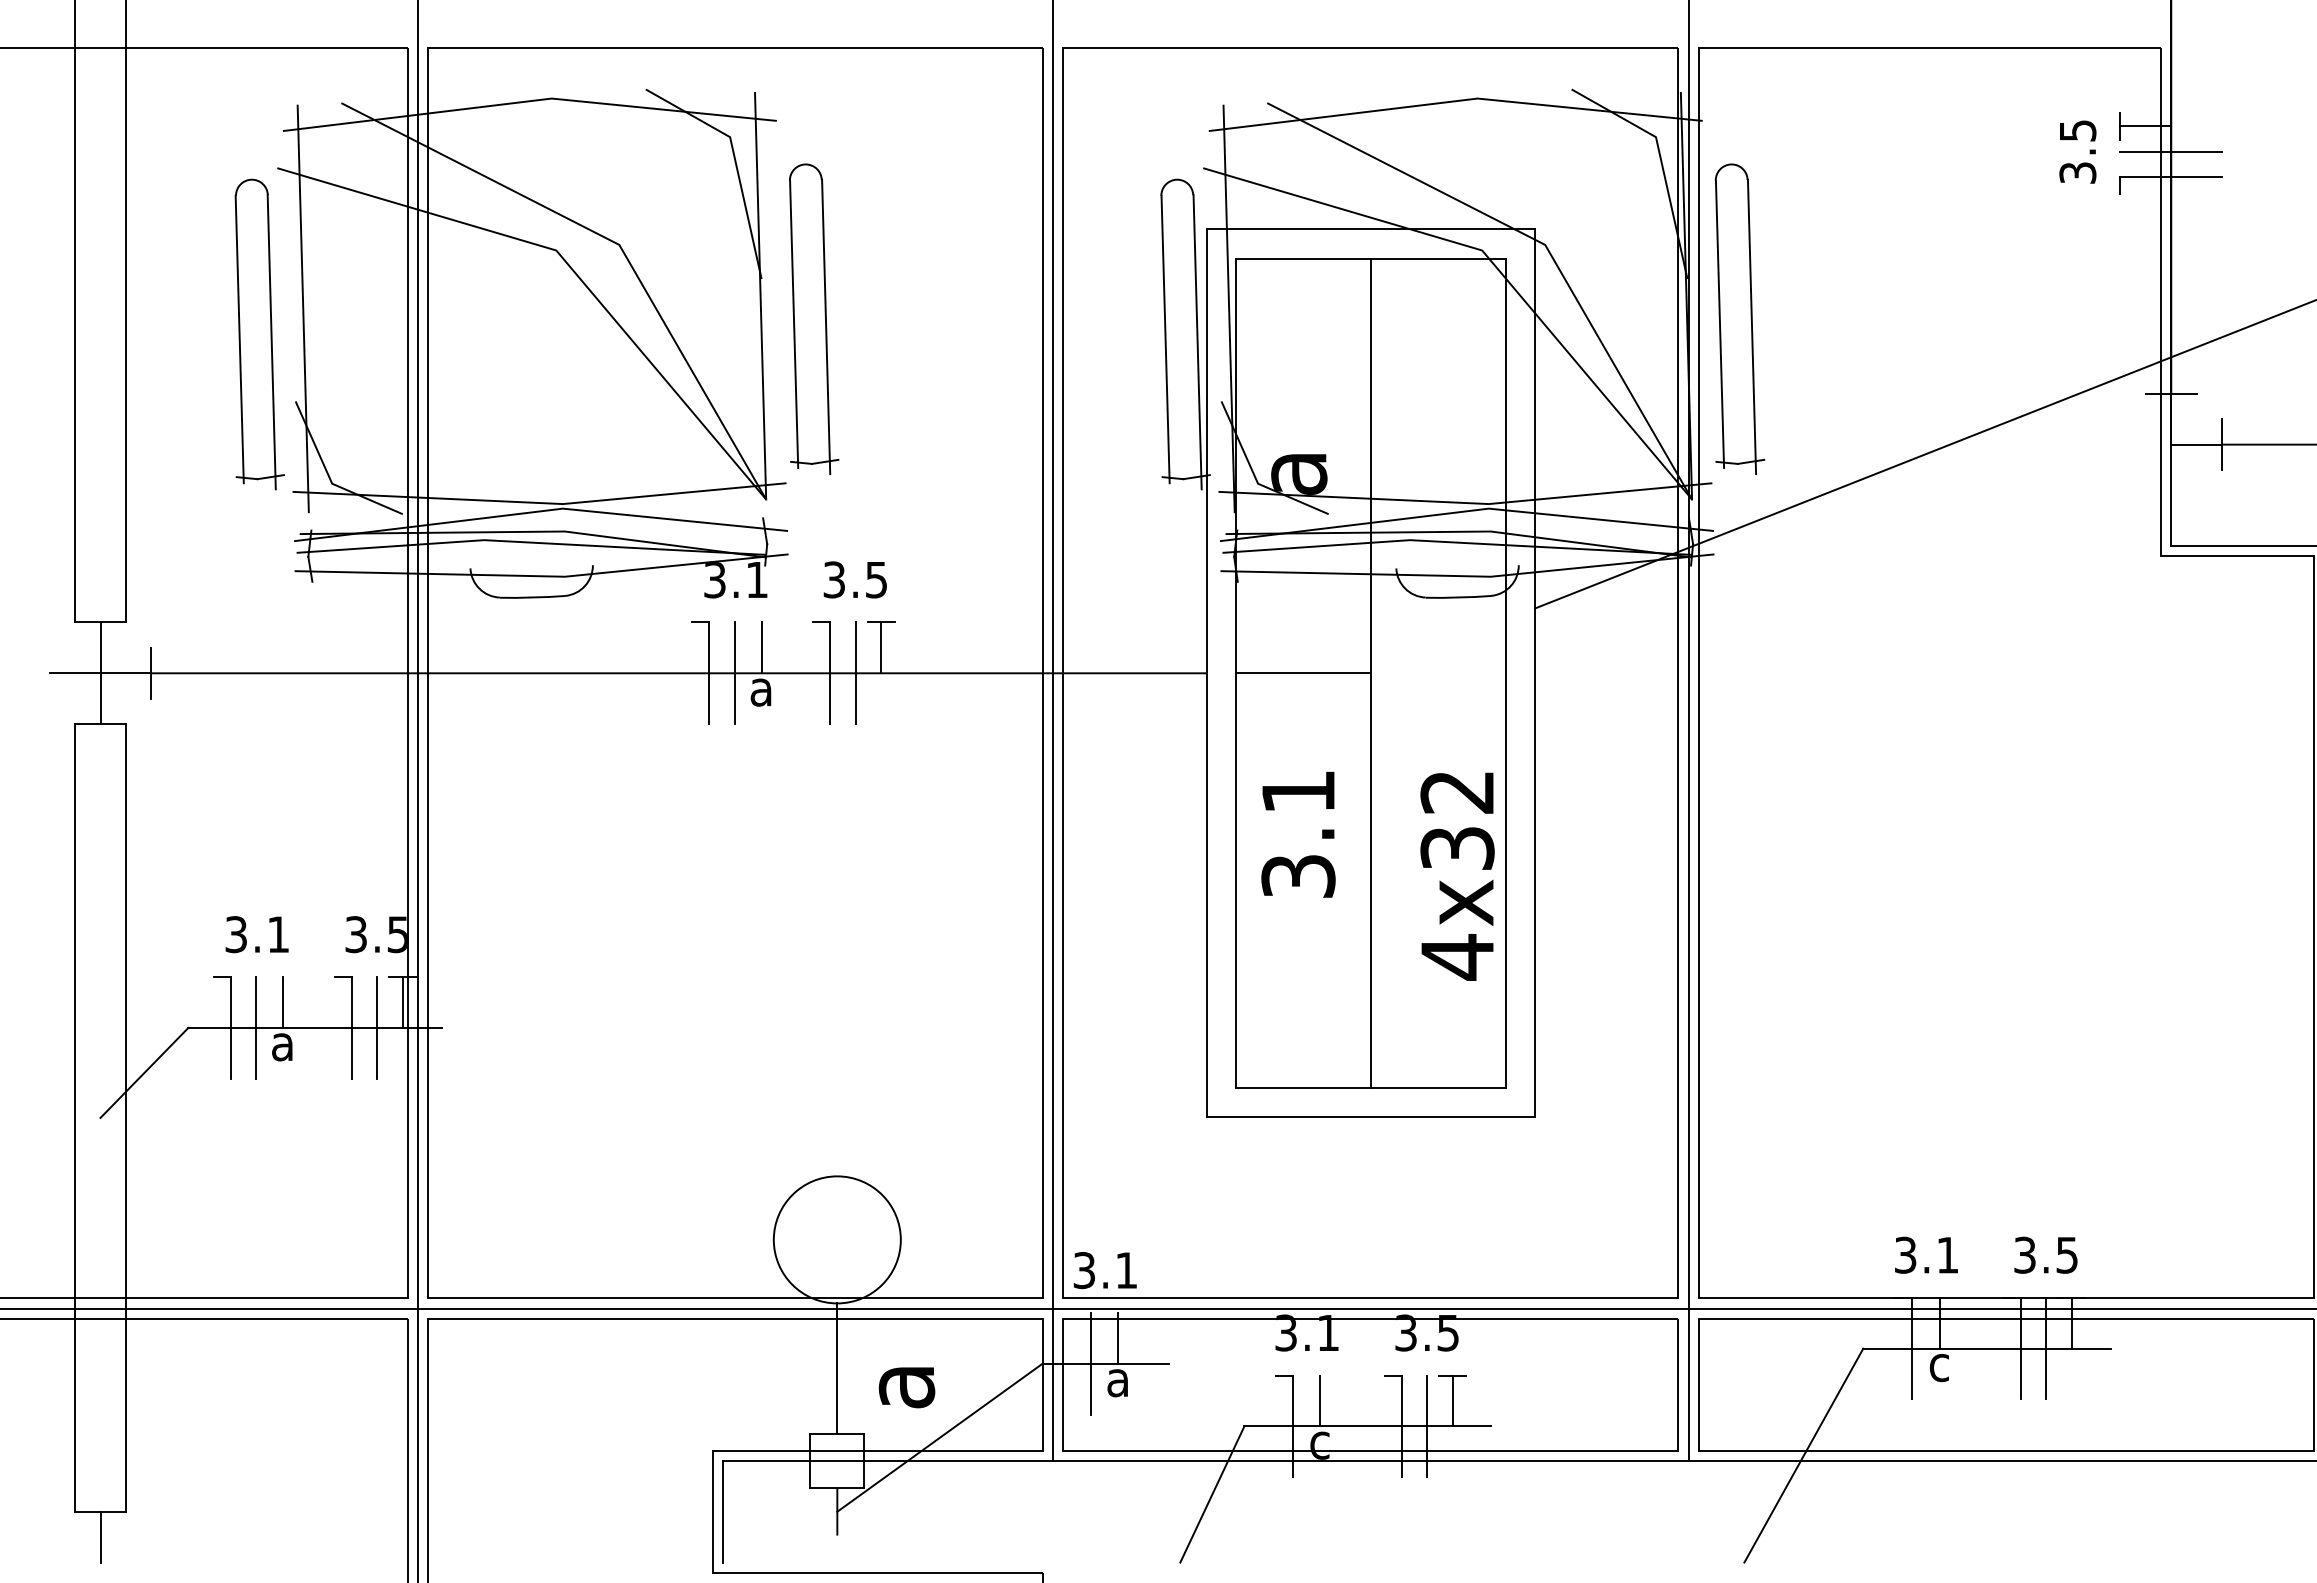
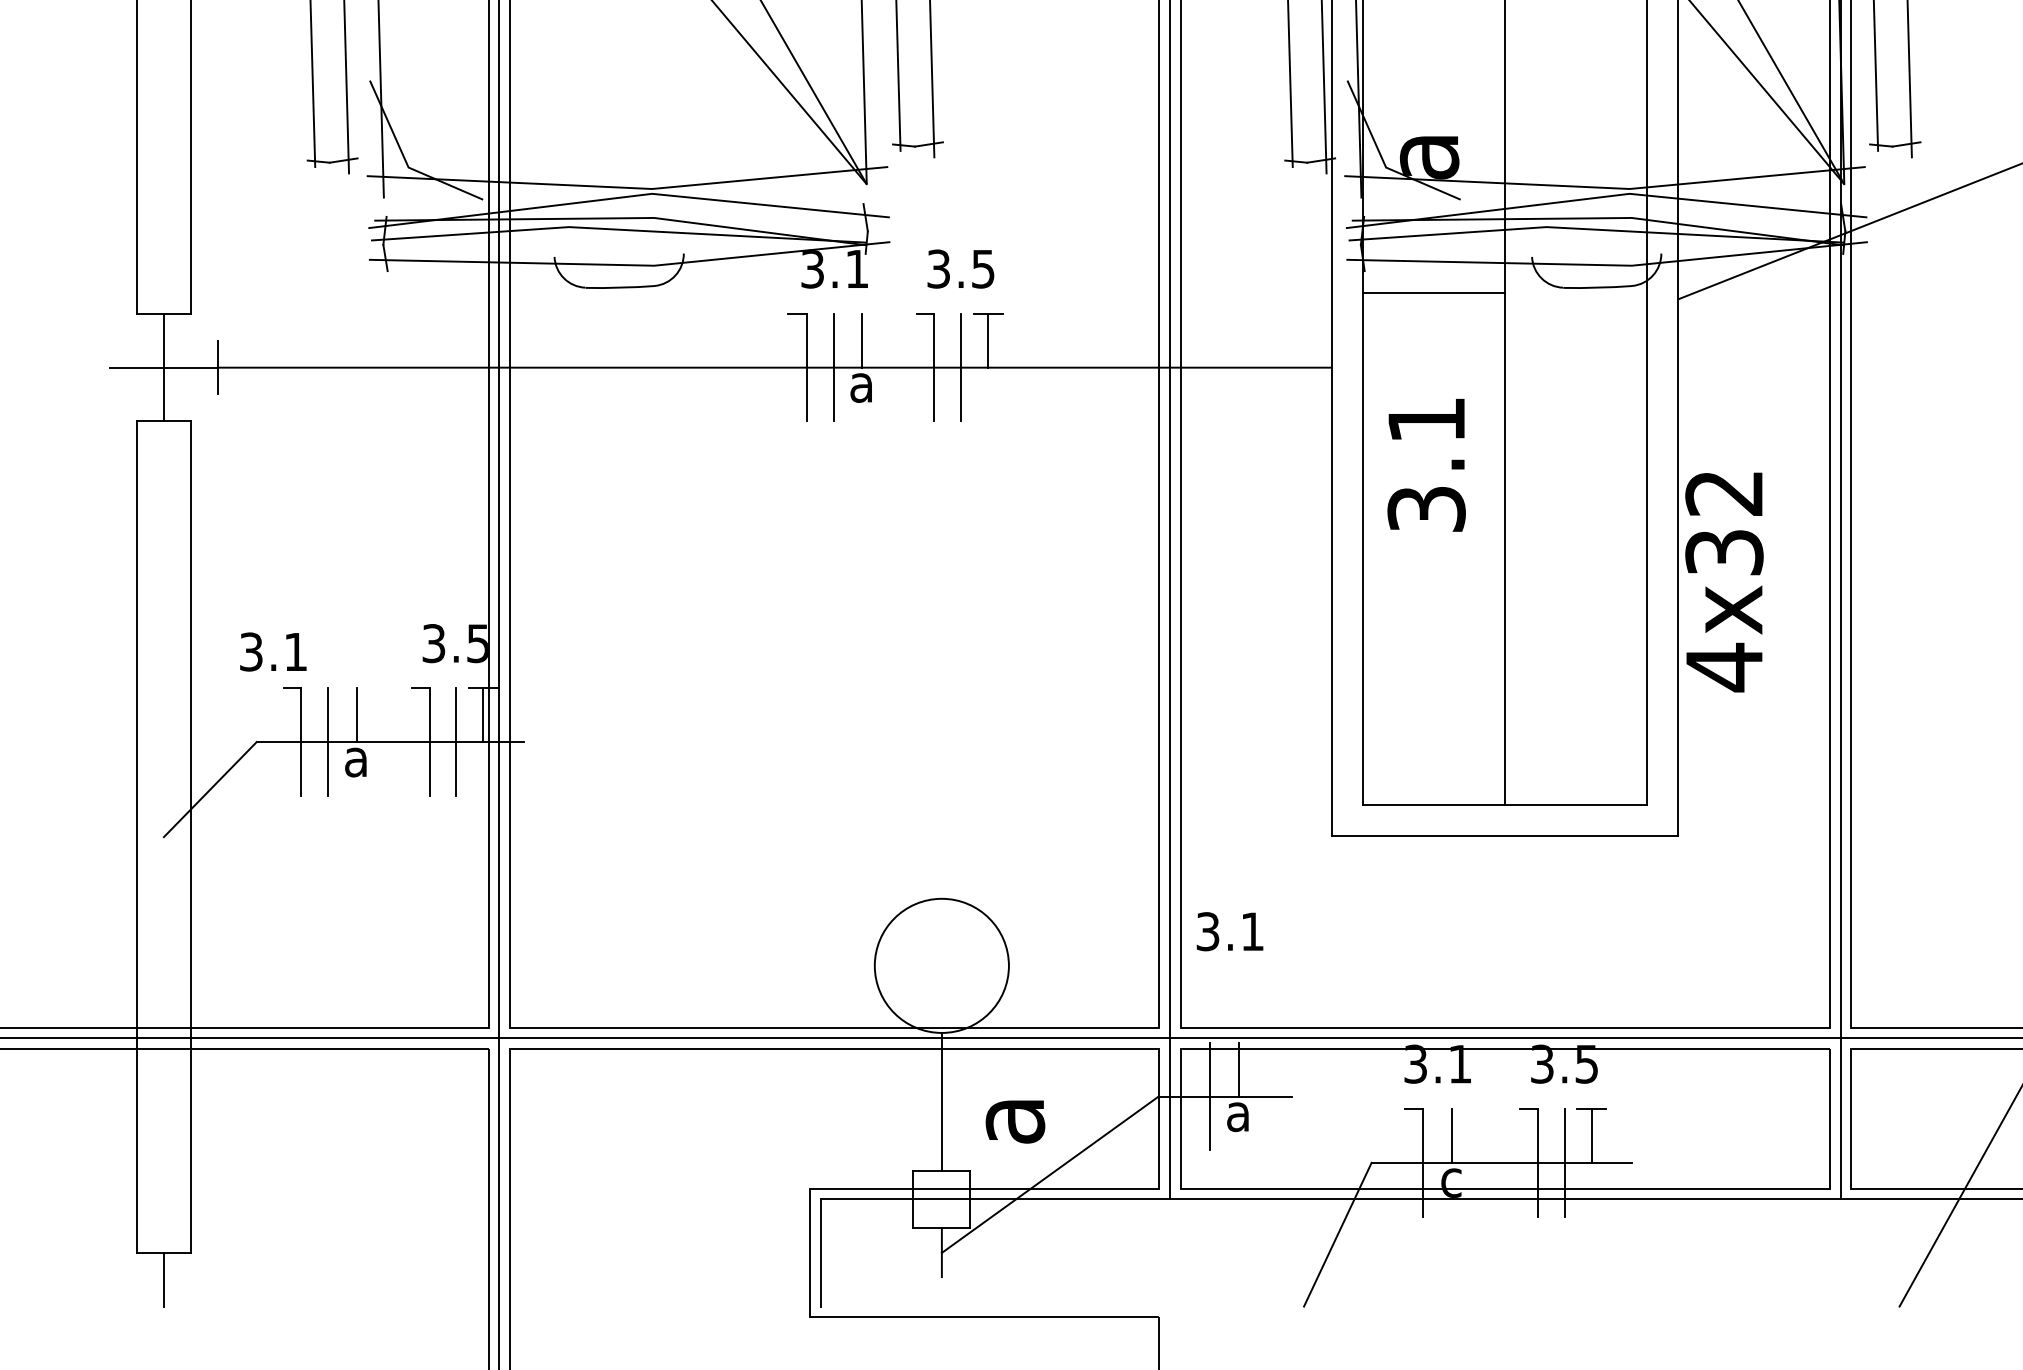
line: (1303, 673) -> (1434, 292), moved
text: (1298, 834) -> (1426, 465), moved
text: (1457, 876) -> (1724, 582), moved
text: (256, 934) -> (272, 651), moved
text: (1104, 1270) -> (1229, 931), moved

